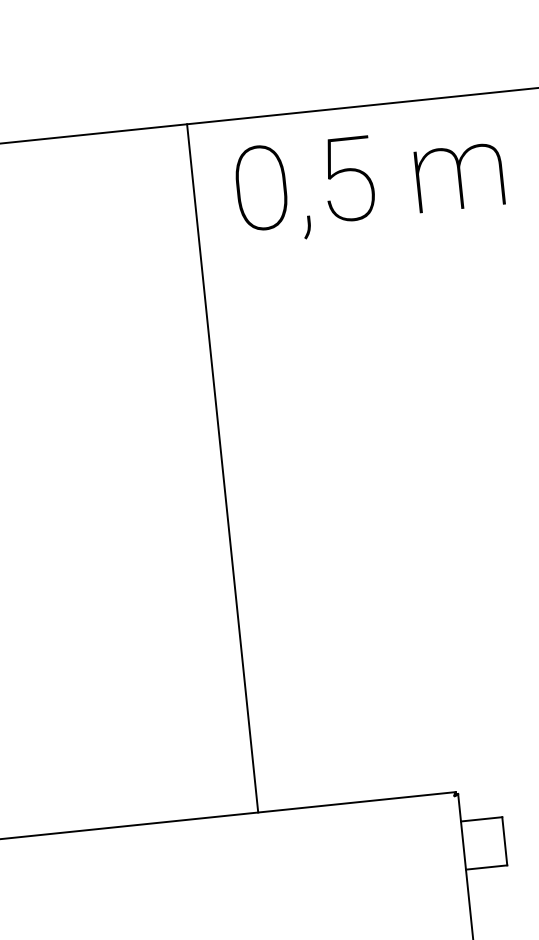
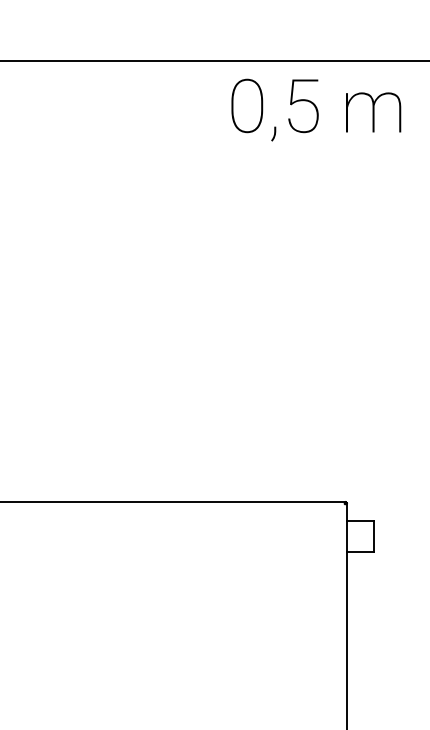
text: (370, 182) -> (316, 109), moved
line: (222, 467) -> (219, 280), removed

